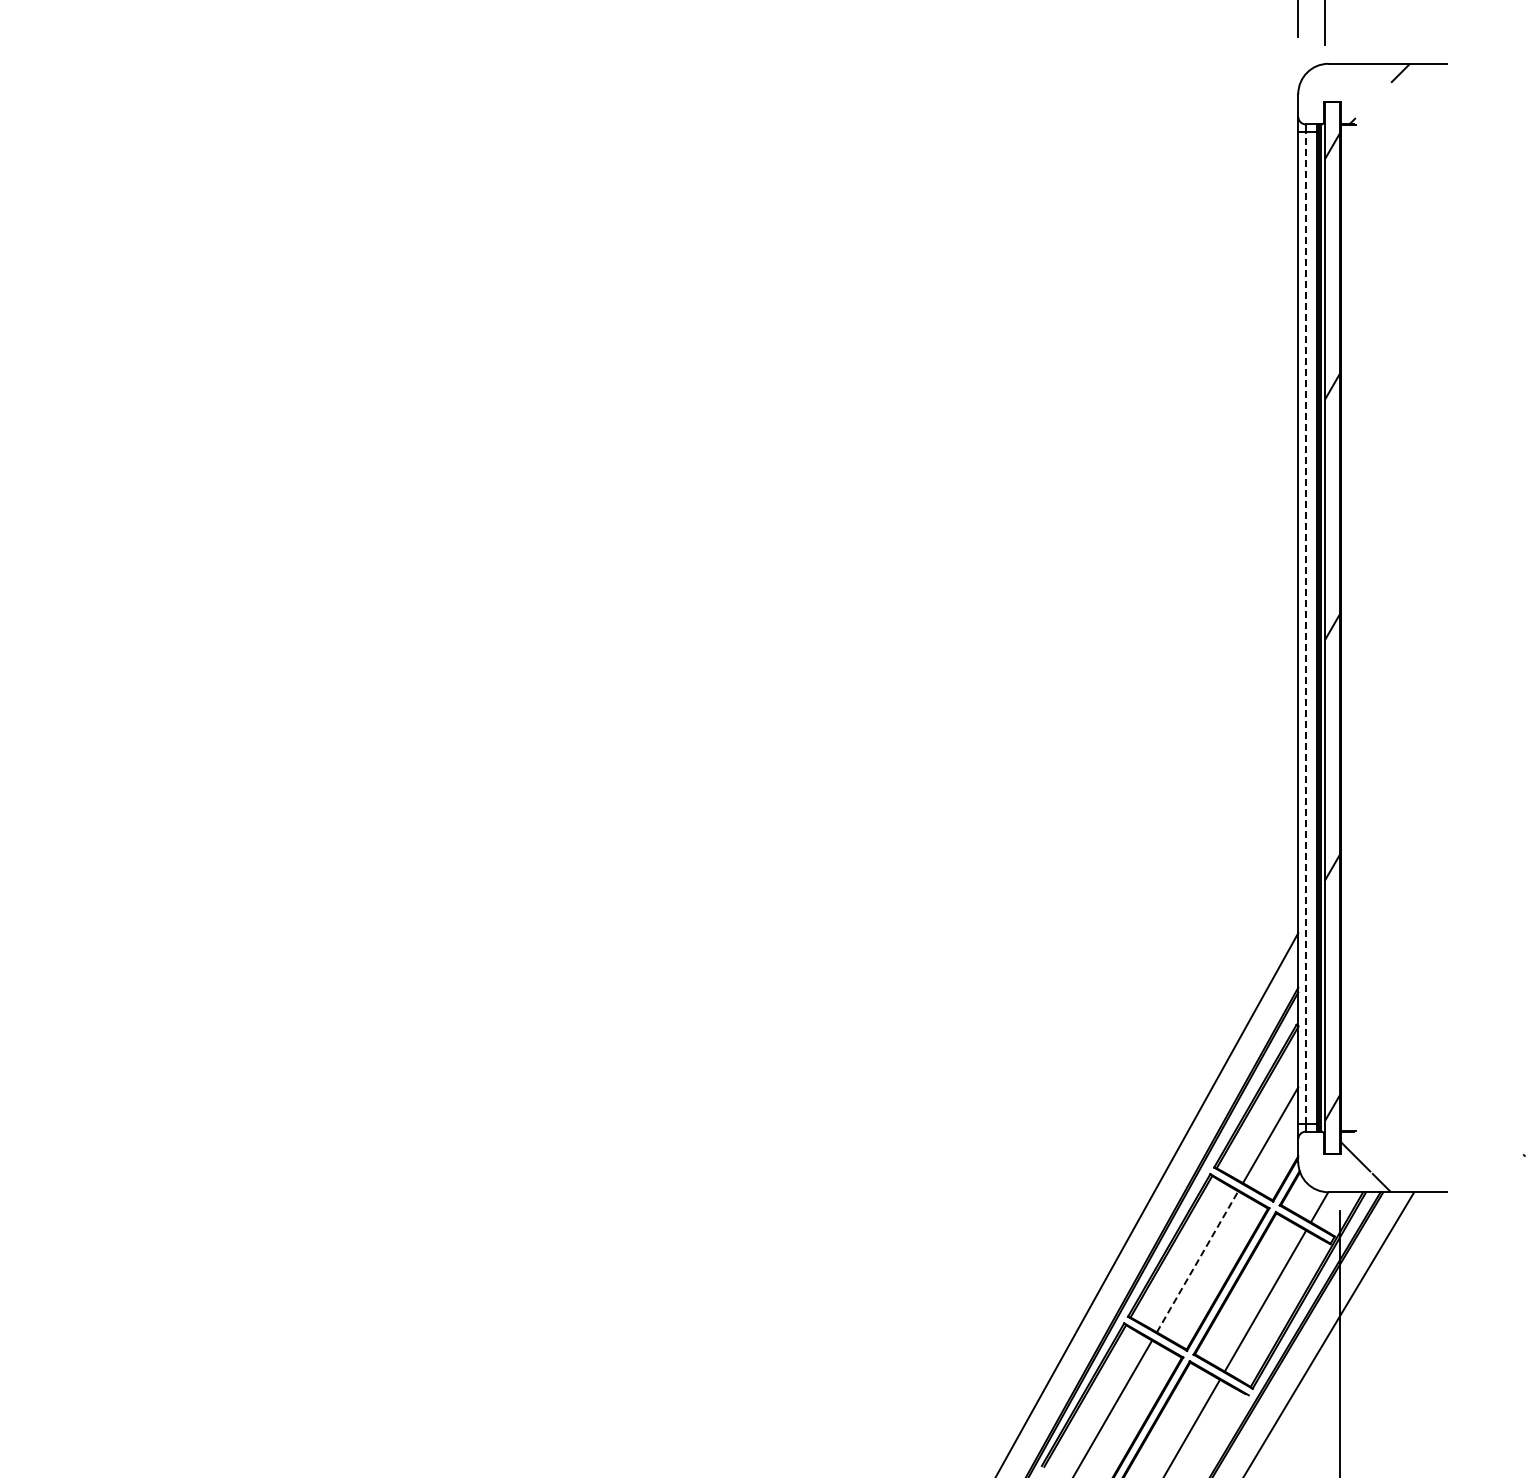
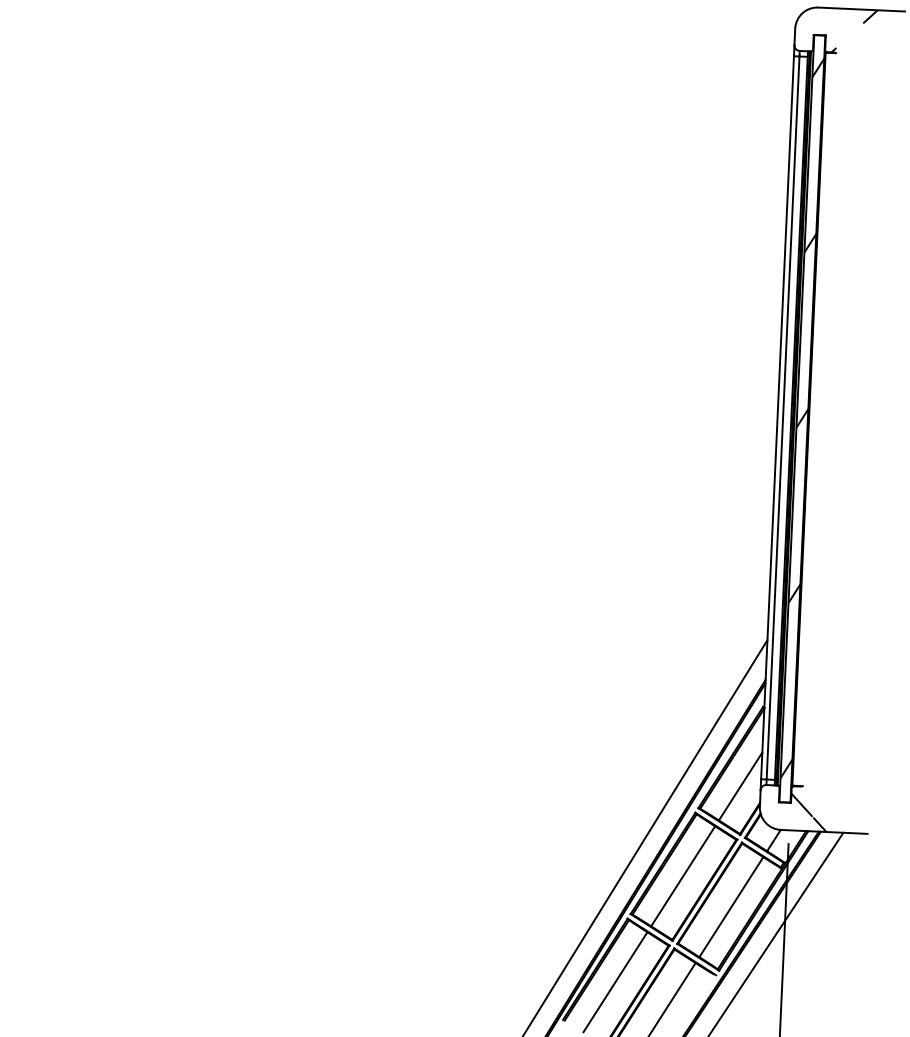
line: (1305, 627) -> (782, 417), dashed -> solid
line: (1197, 1261) -> (683, 876), dashed -> solid

